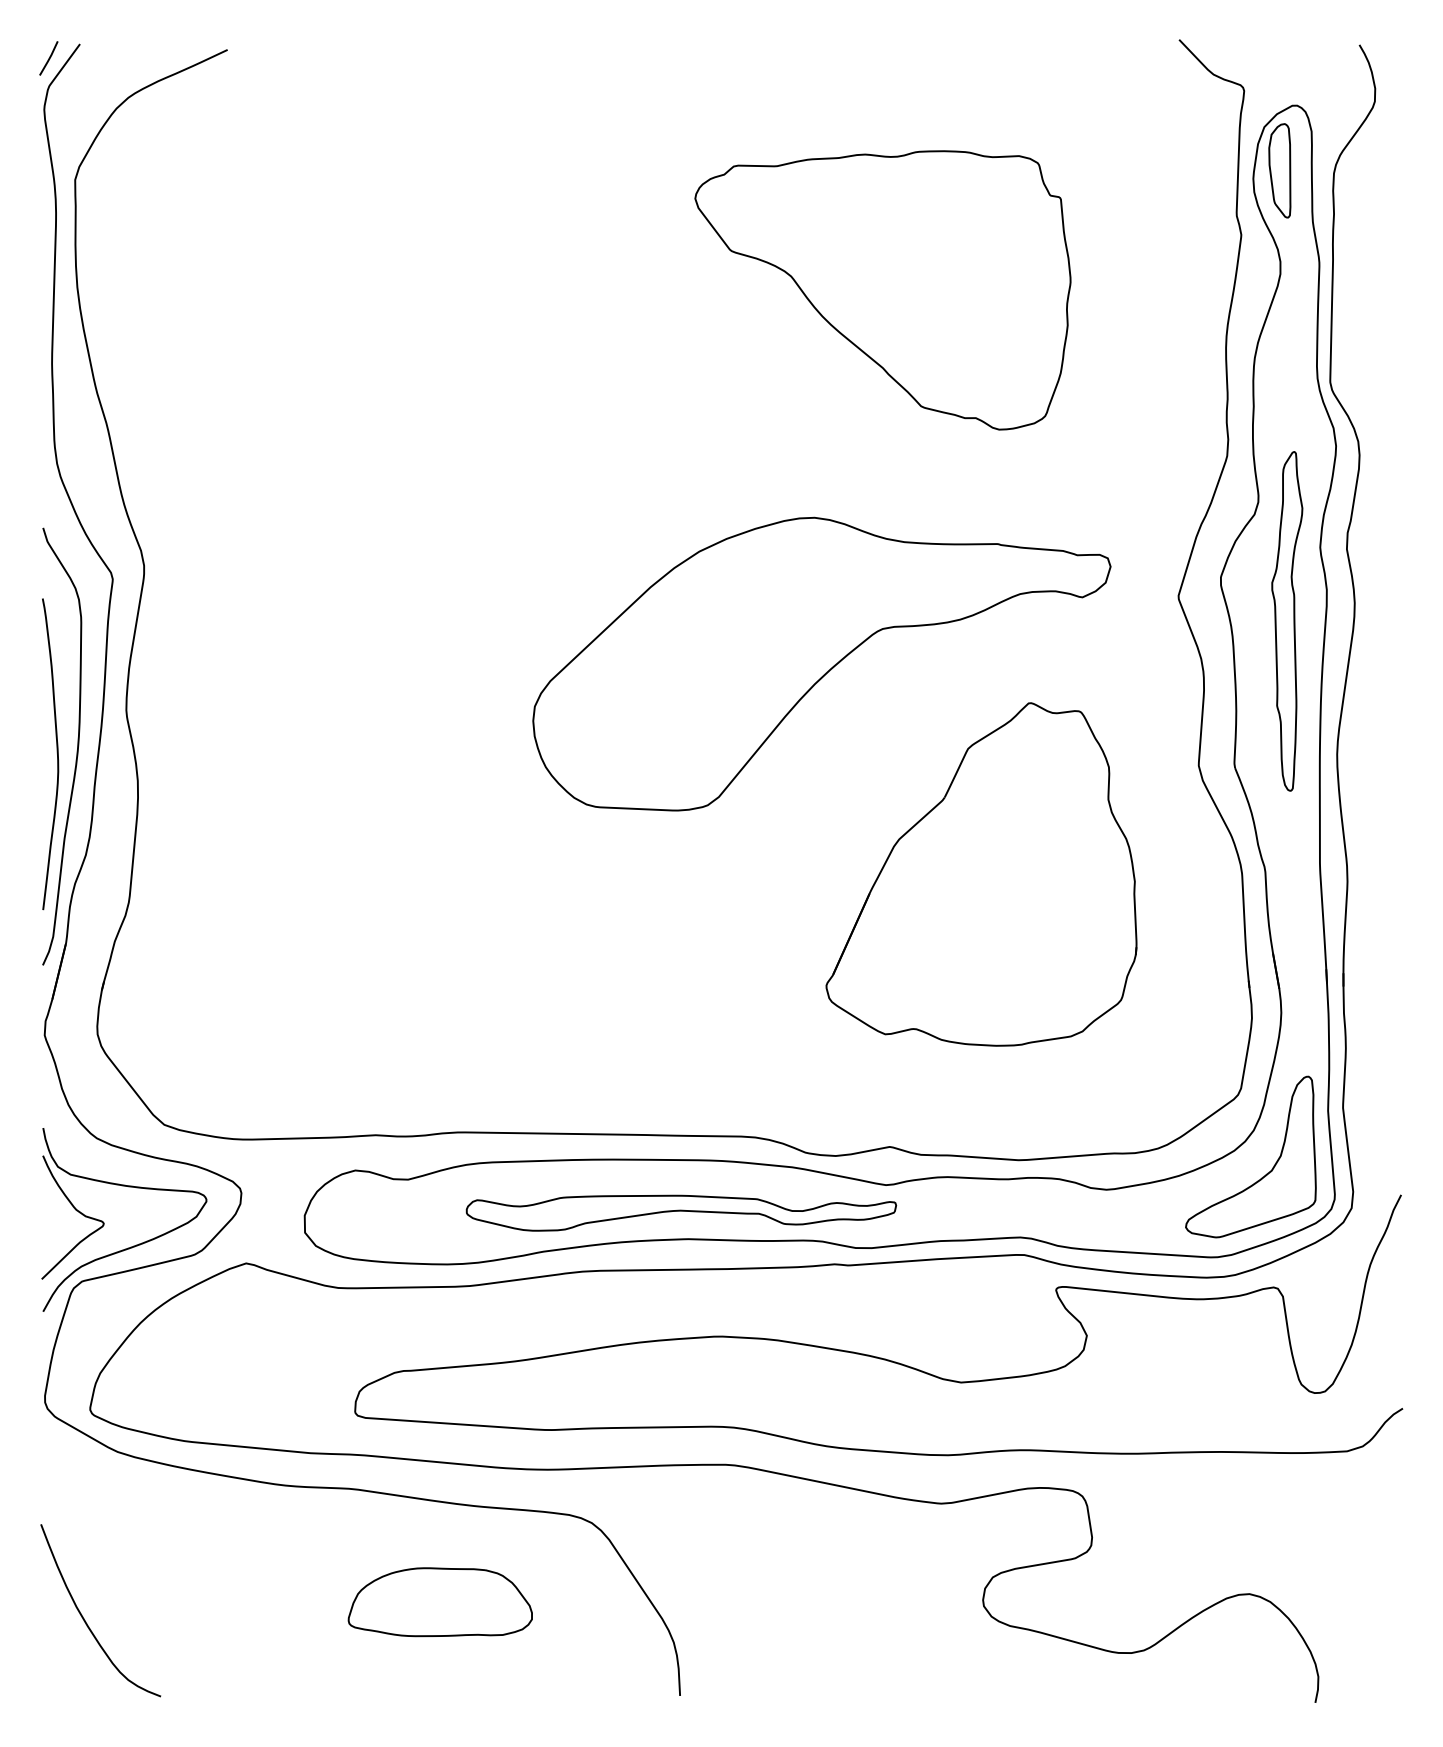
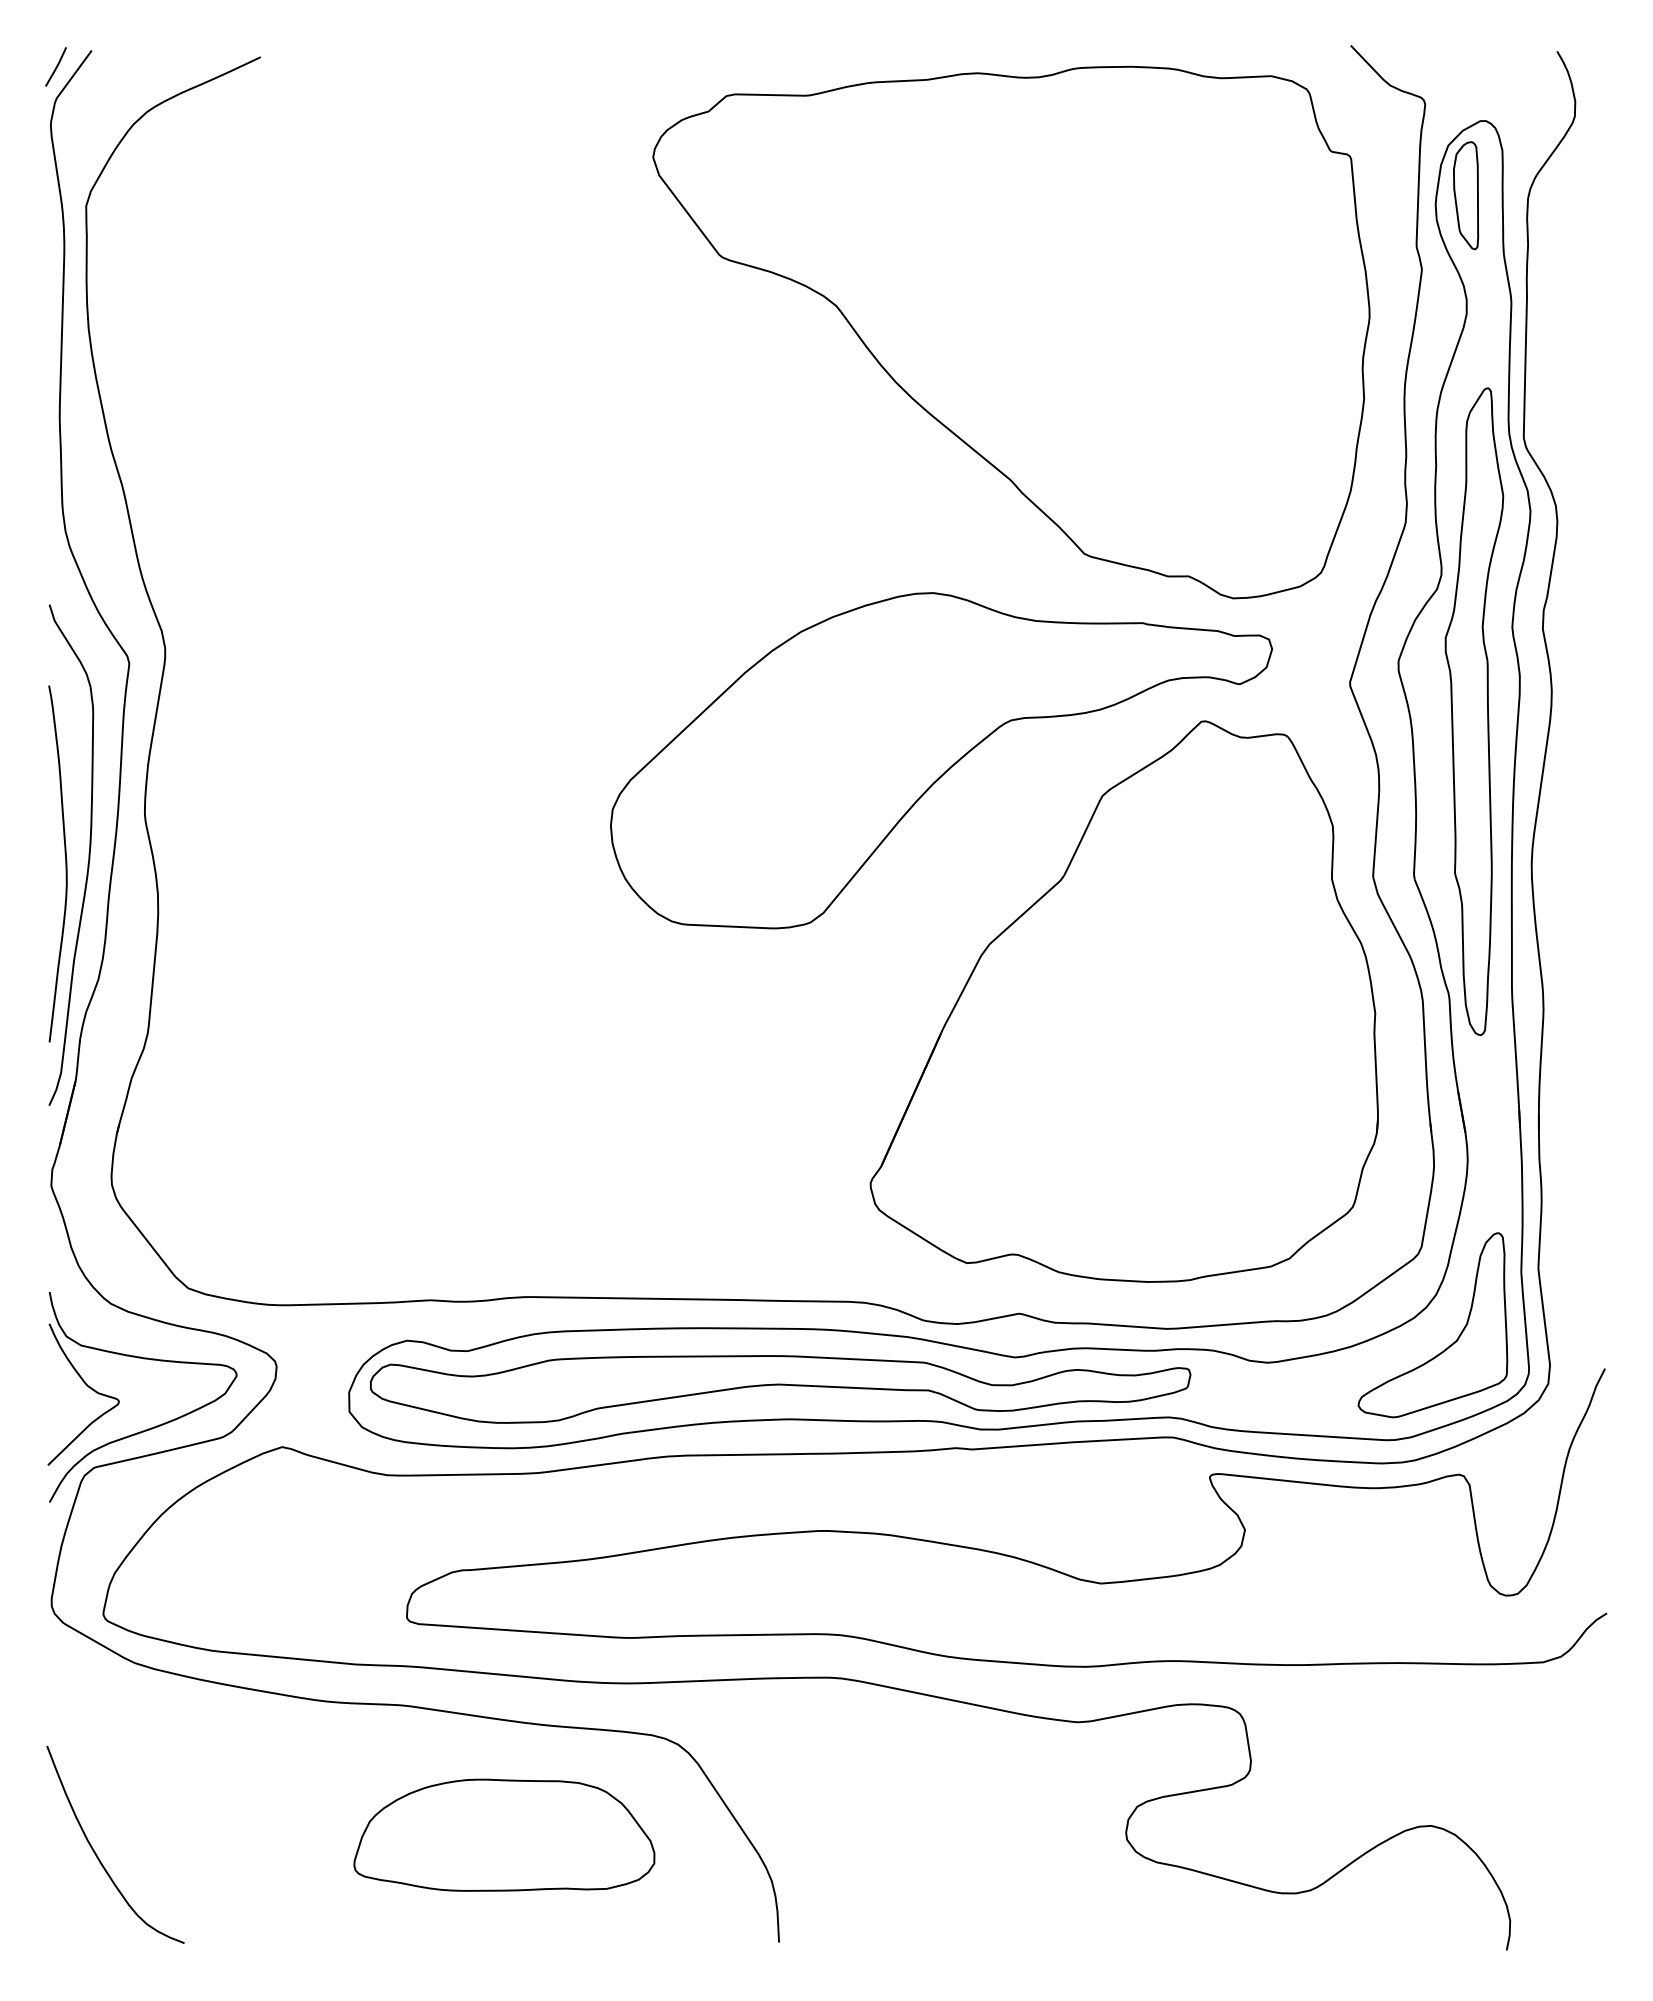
part: (882, 290) -> (1010, 332), size x1.67
part: (1287, 621) -> (1474, 711), size x1.67
part: (981, 874) -> (1124, 1001), size x1.43
part: (681, 1213) -> (780, 1389), size x1.67
part: (440, 1601) -> (504, 1834), size x1.43

